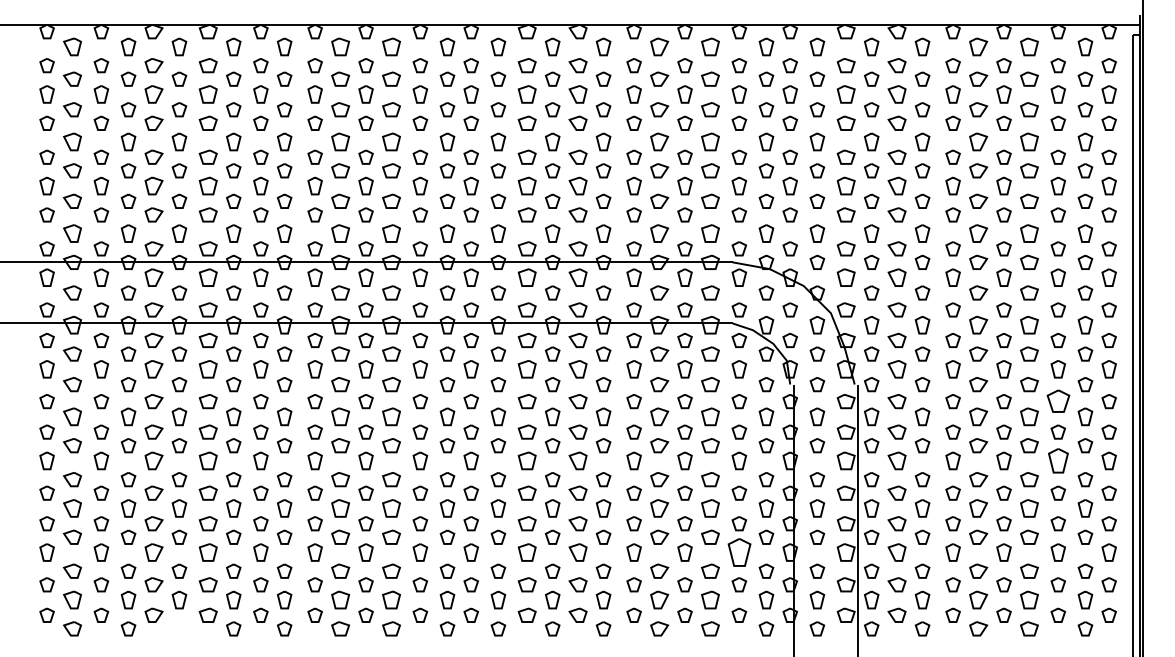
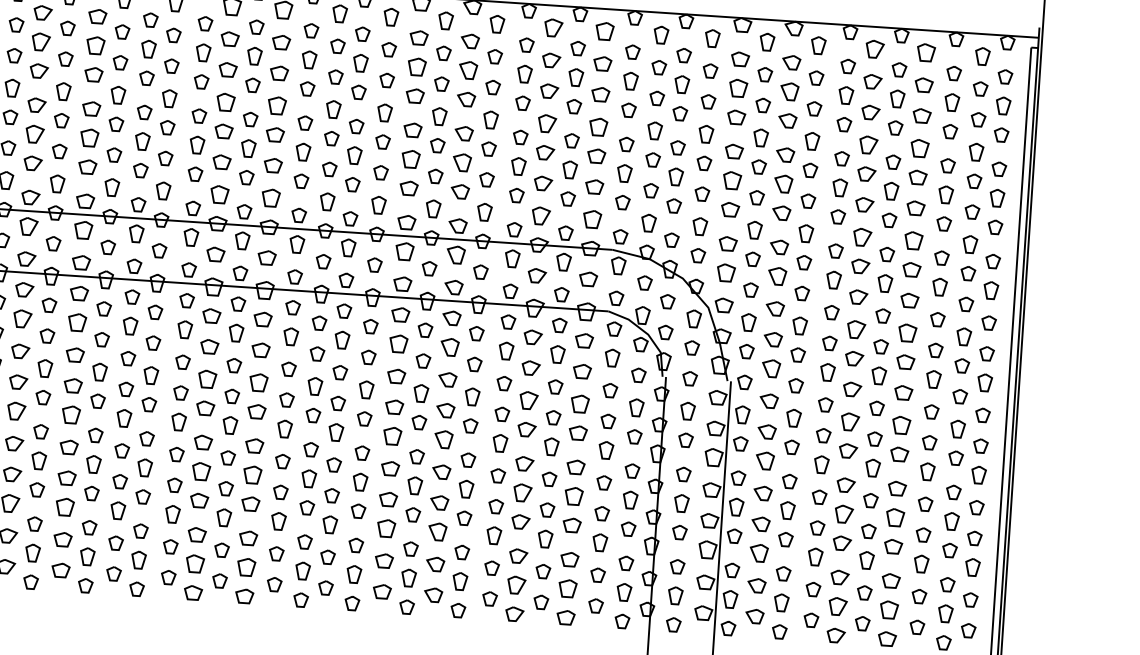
part: (1057, 401) -> (930, 411), size x0.62
part: (1057, 460) -> (926, 471), size x0.71
part: (738, 552) -> (599, 542), size x0.62
part: (179, 628) -> (30, 581), added

